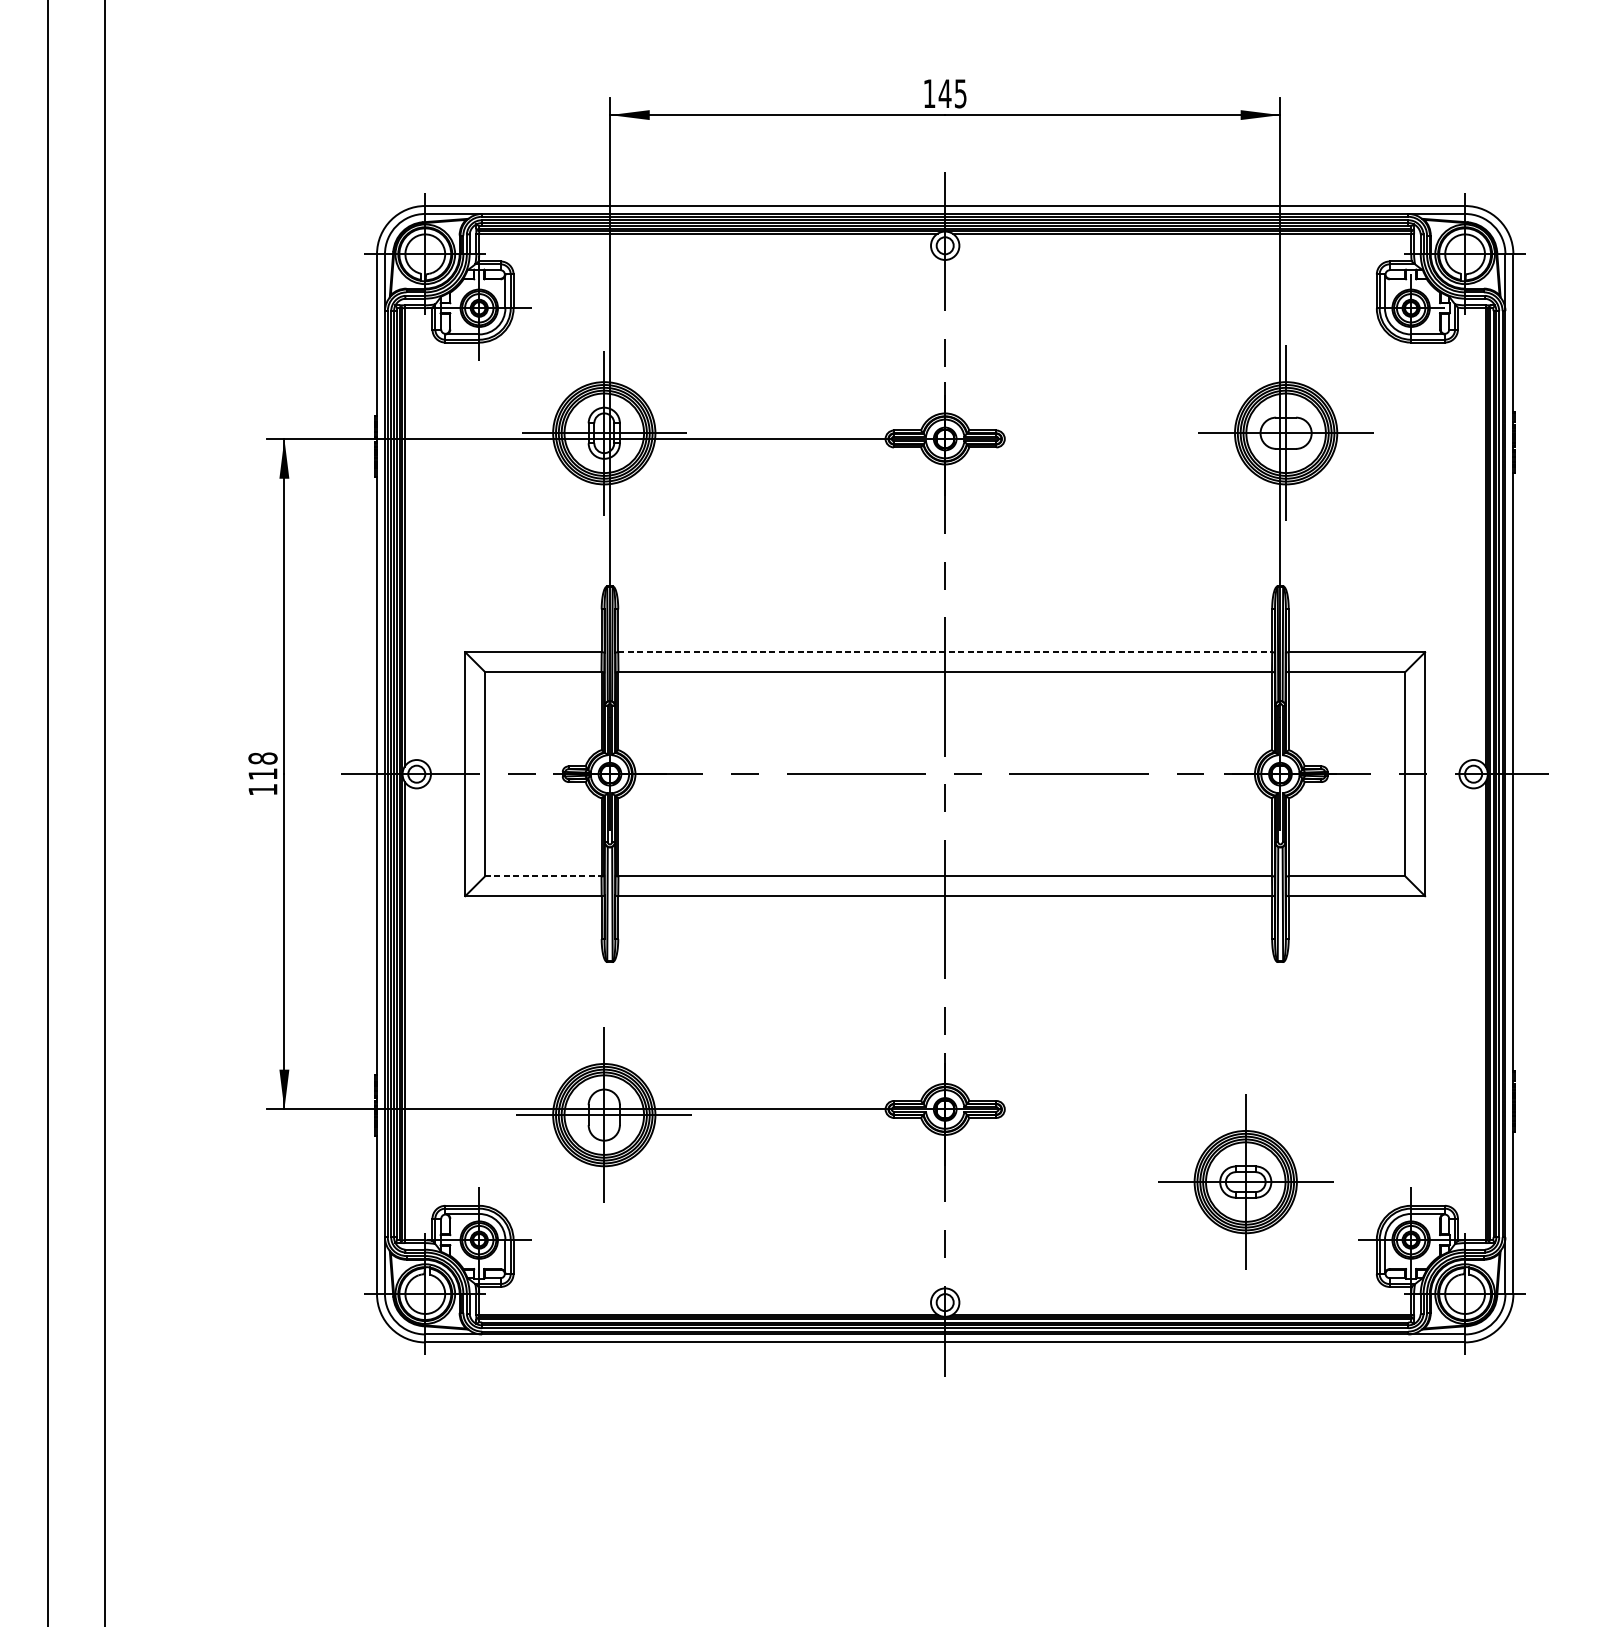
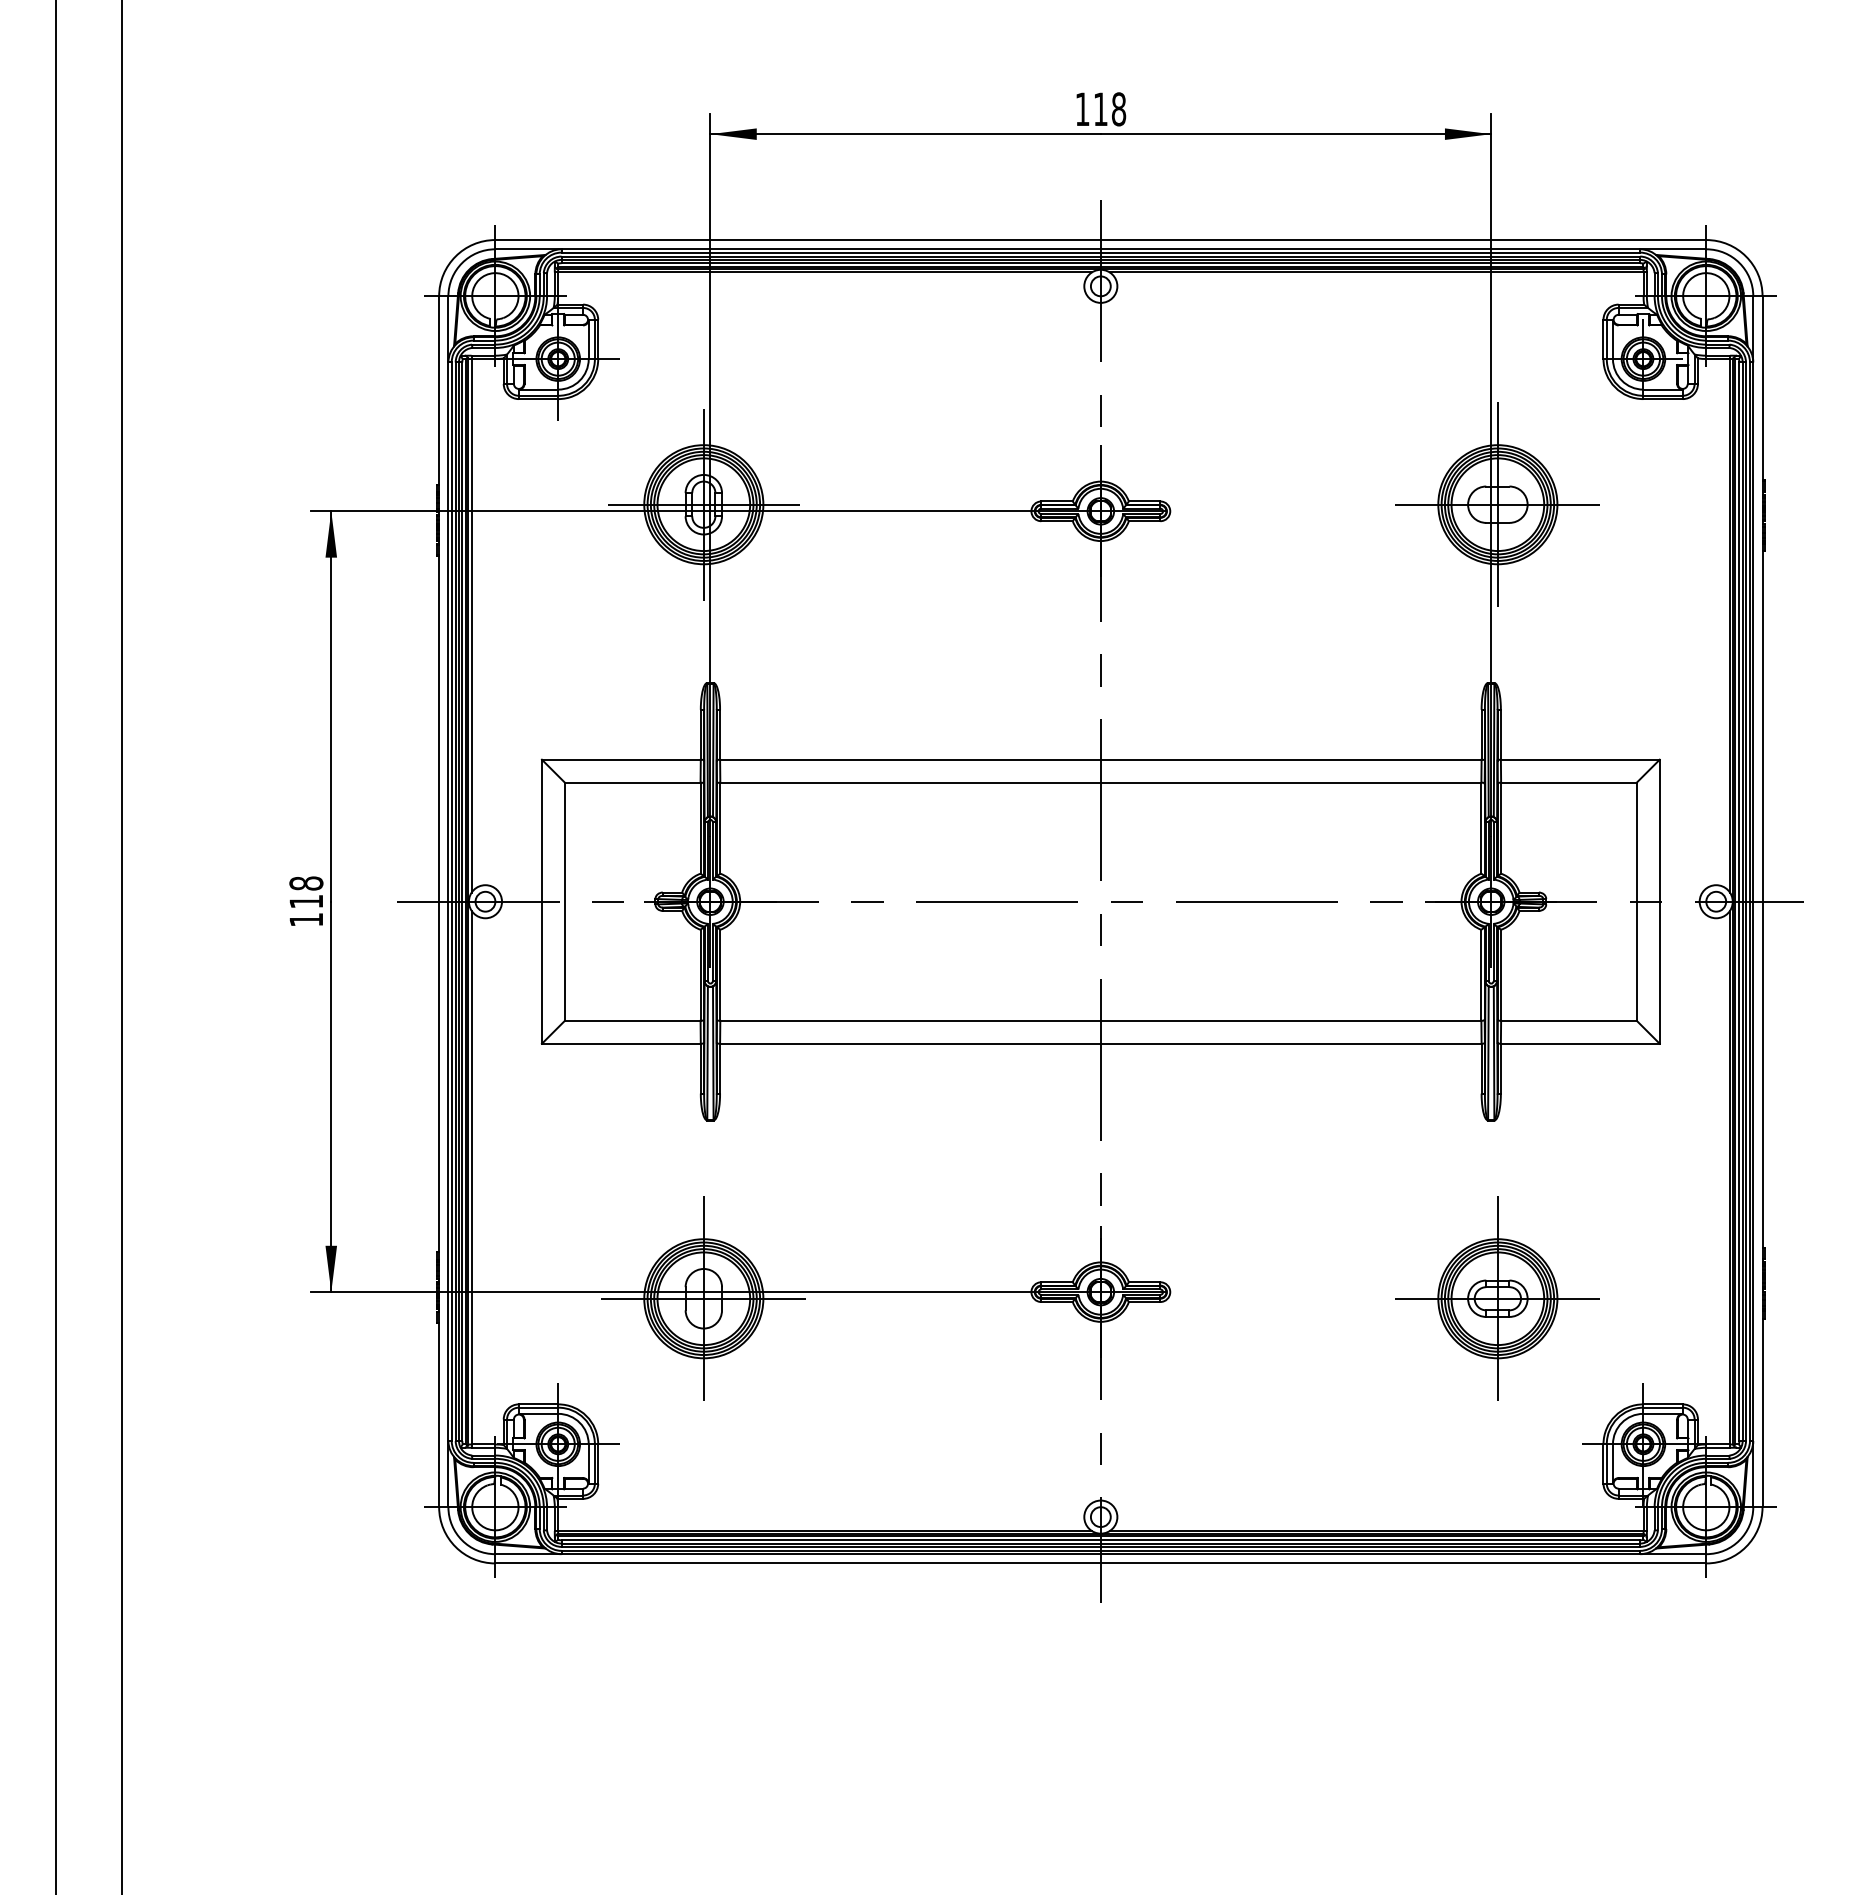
text: (952, 93) -> (1109, 109), 145 -> 118
line: (944, 652) -> (1100, 759), dashed -> solid
line: (543, 876) -> (632, 1020), dashed -> solid
part: (1245, 1181) -> (1497, 1298), moved

